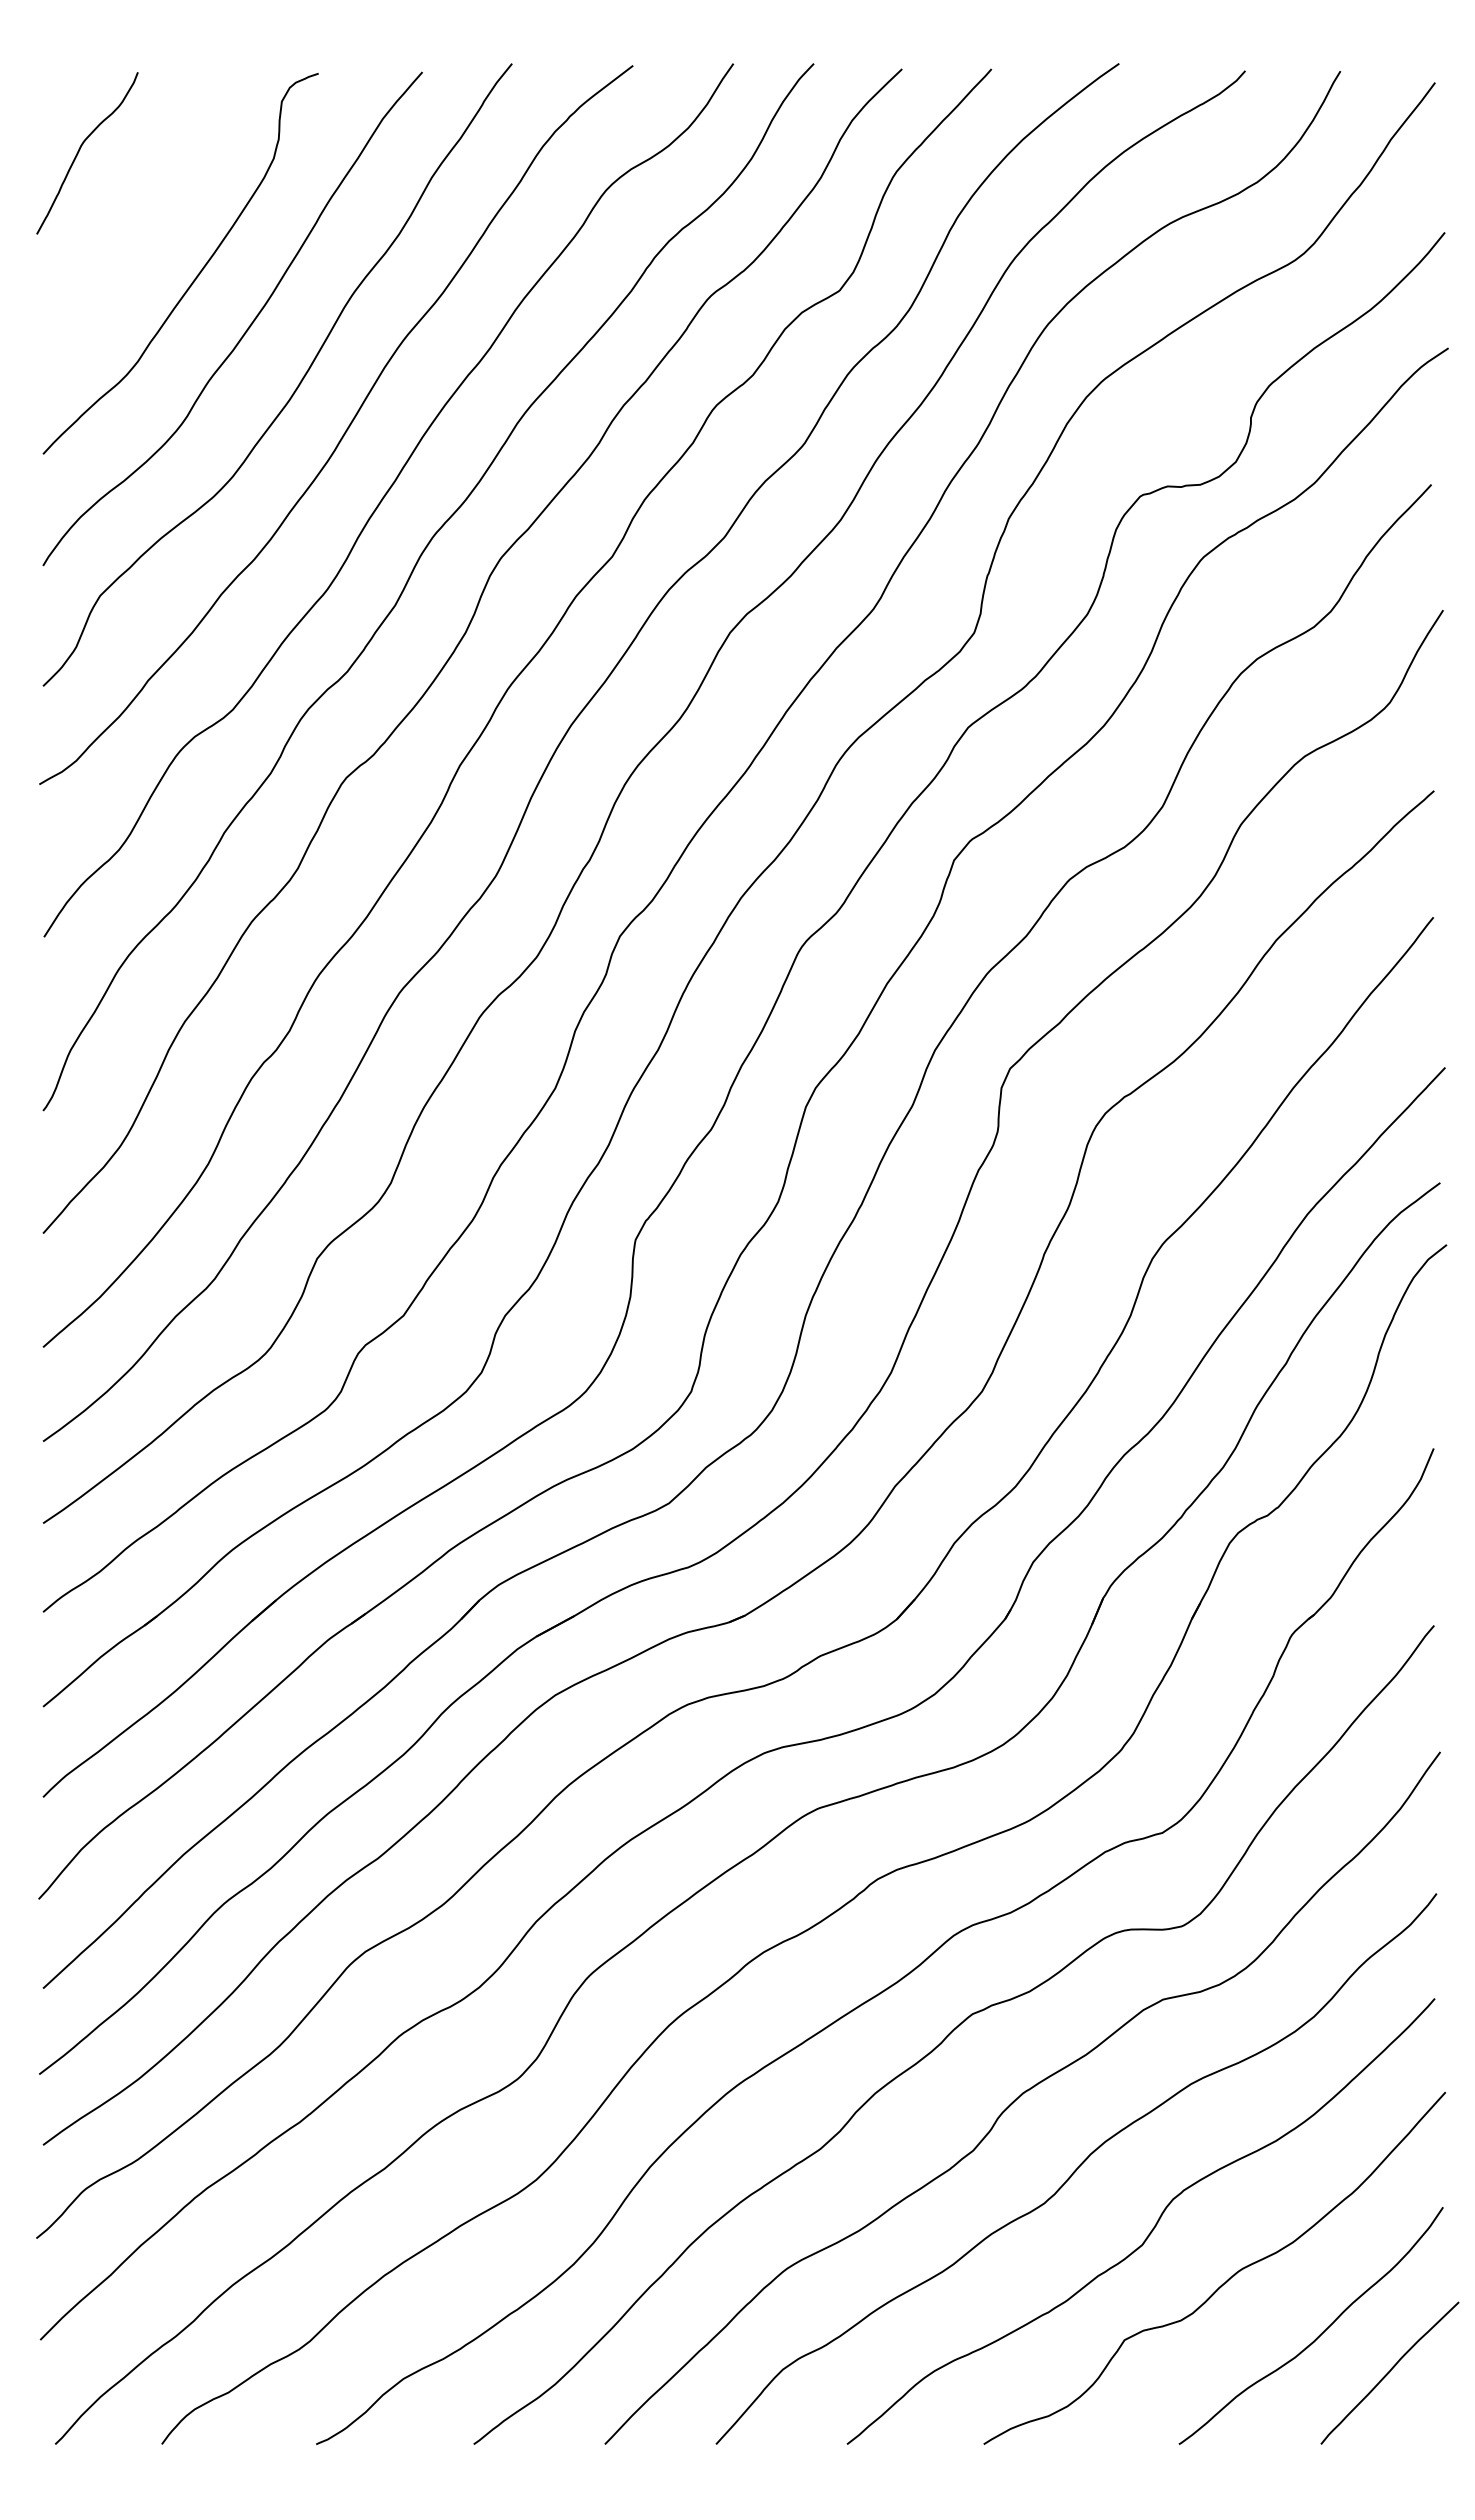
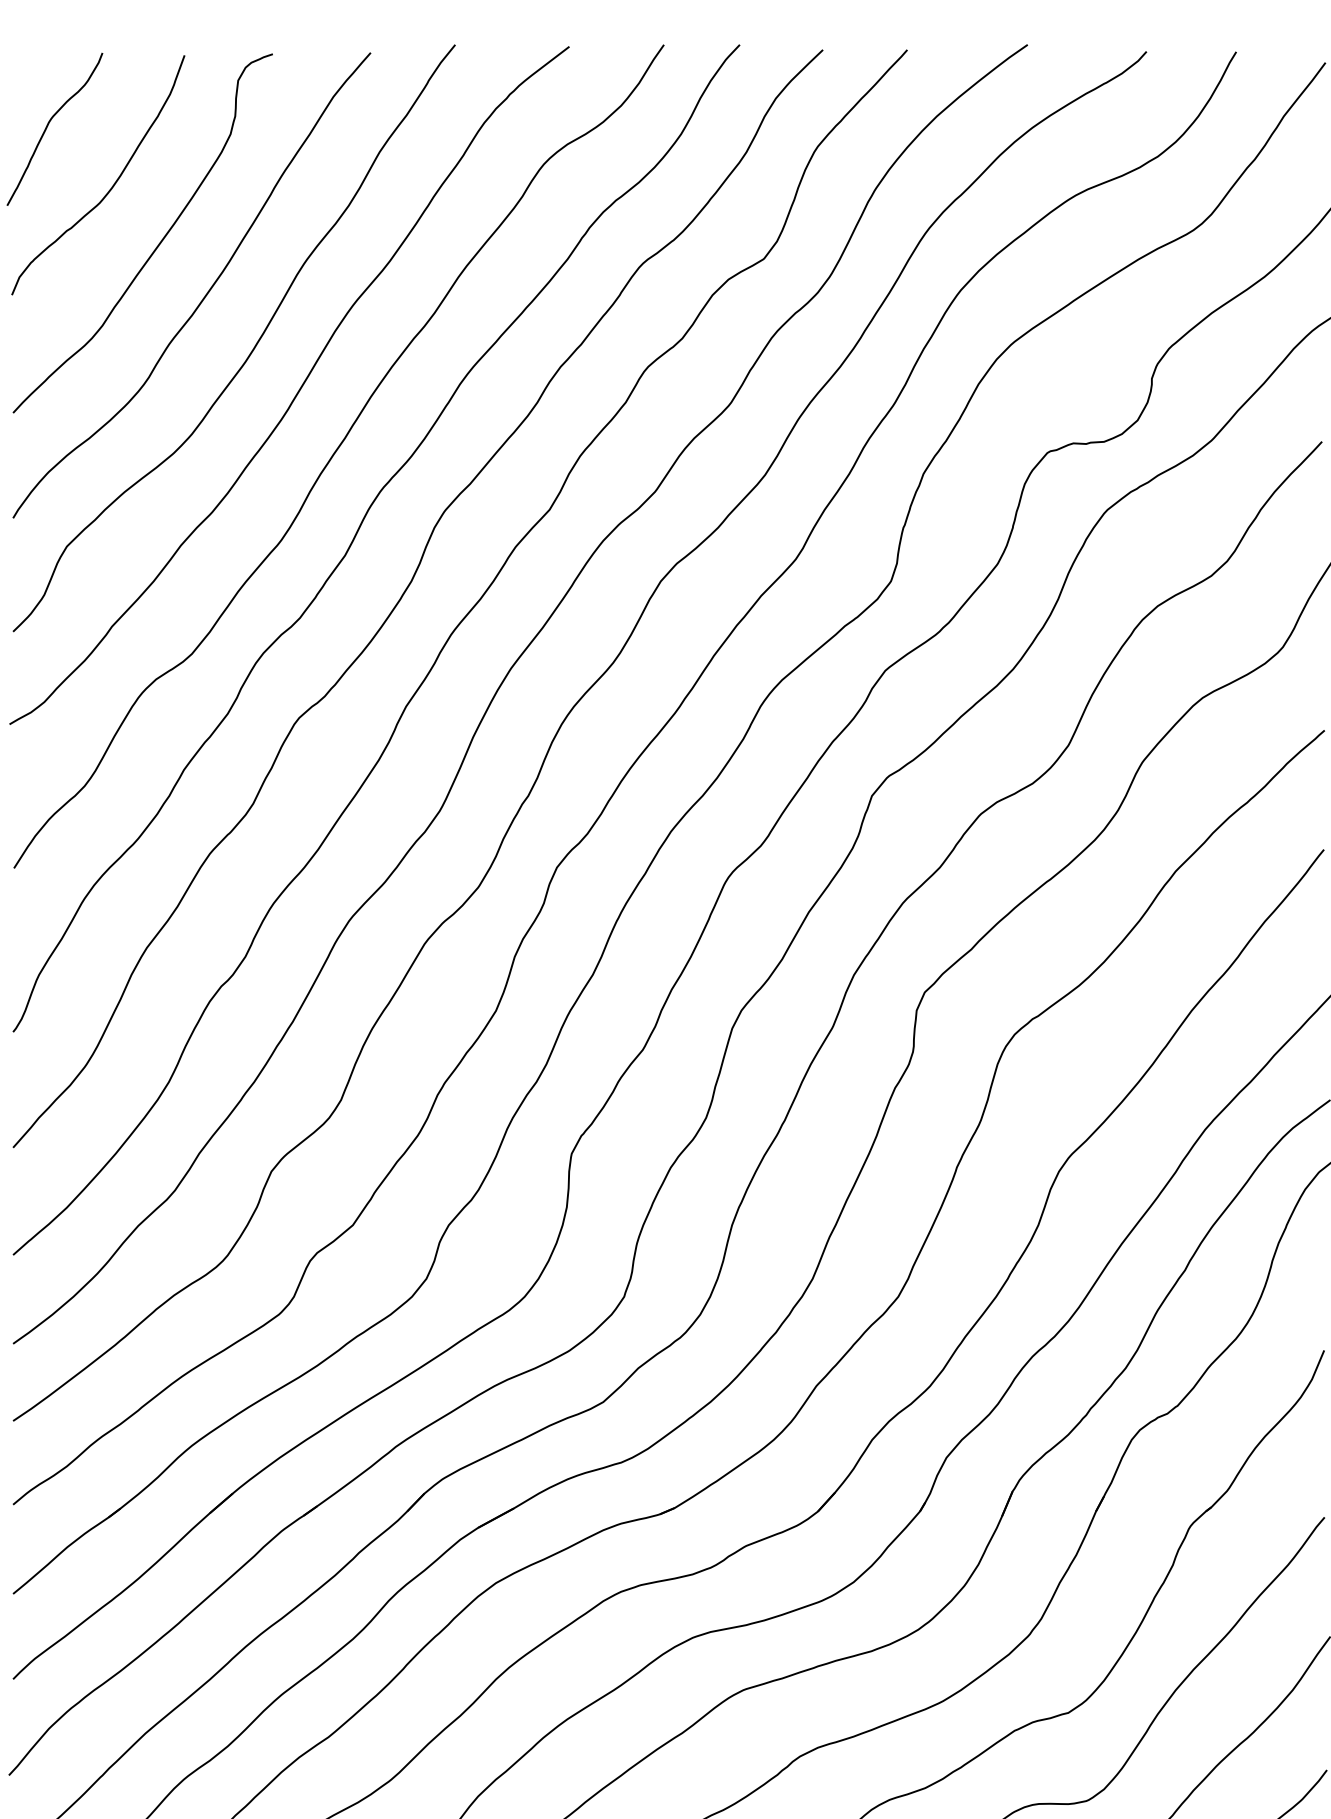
curve: (149, 211) -> (113, 184), added

